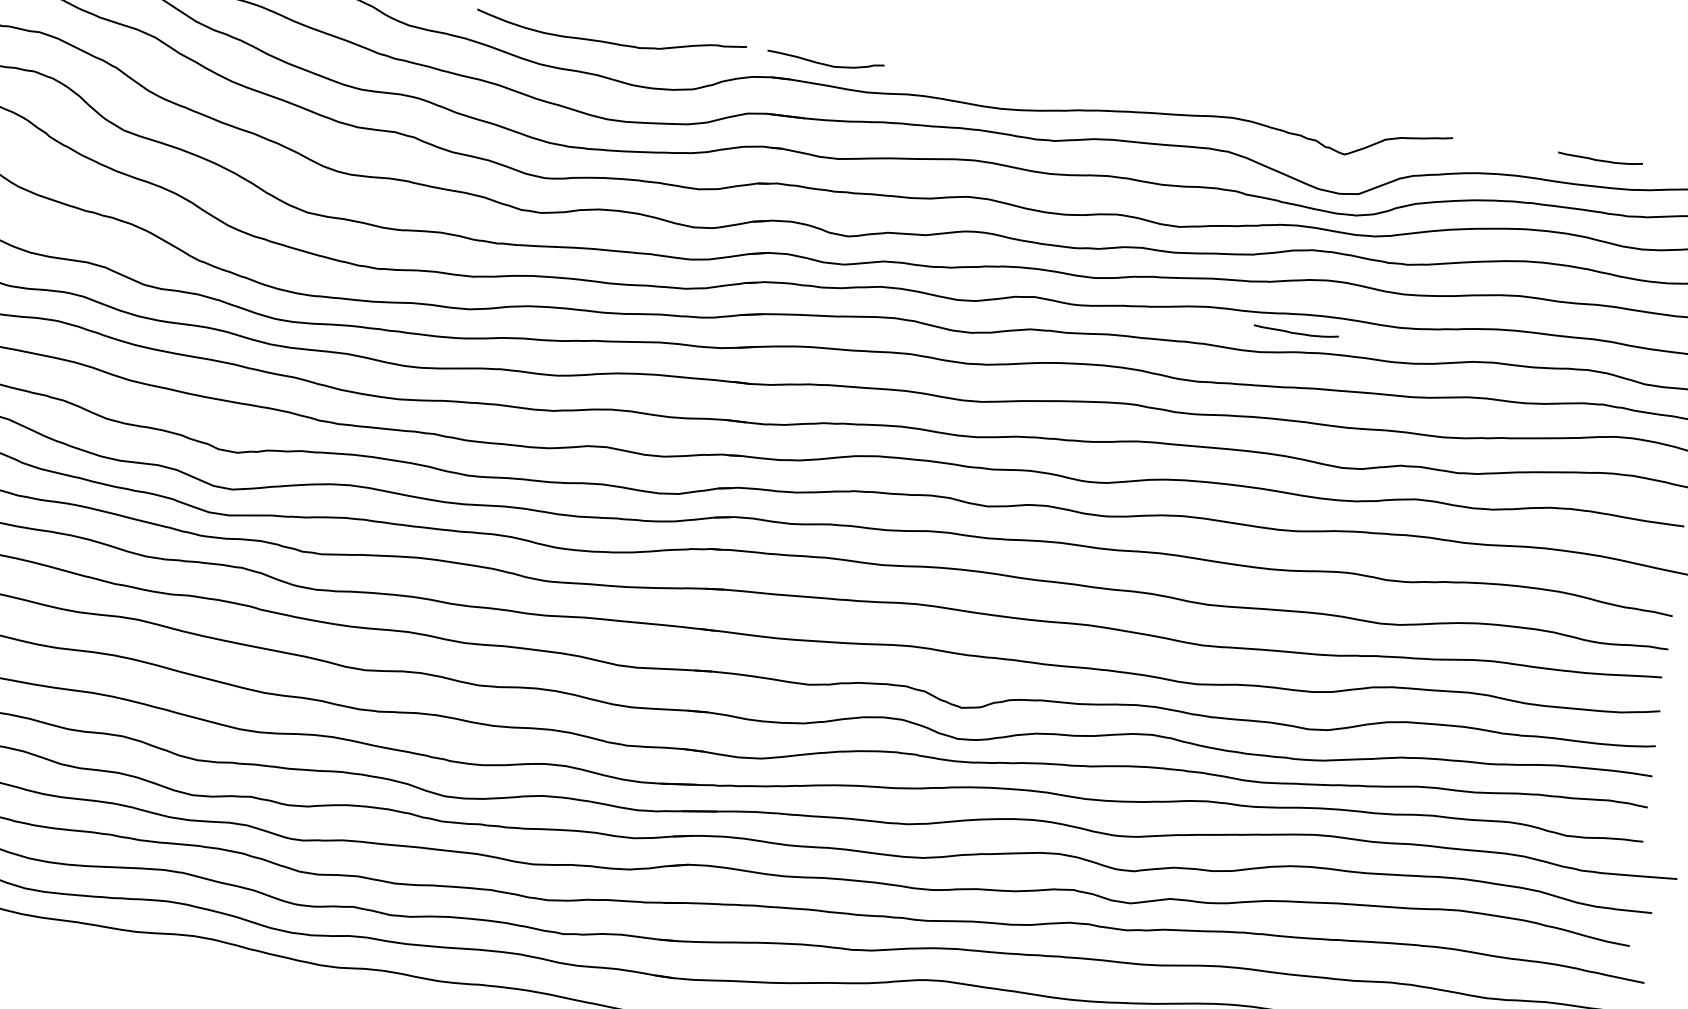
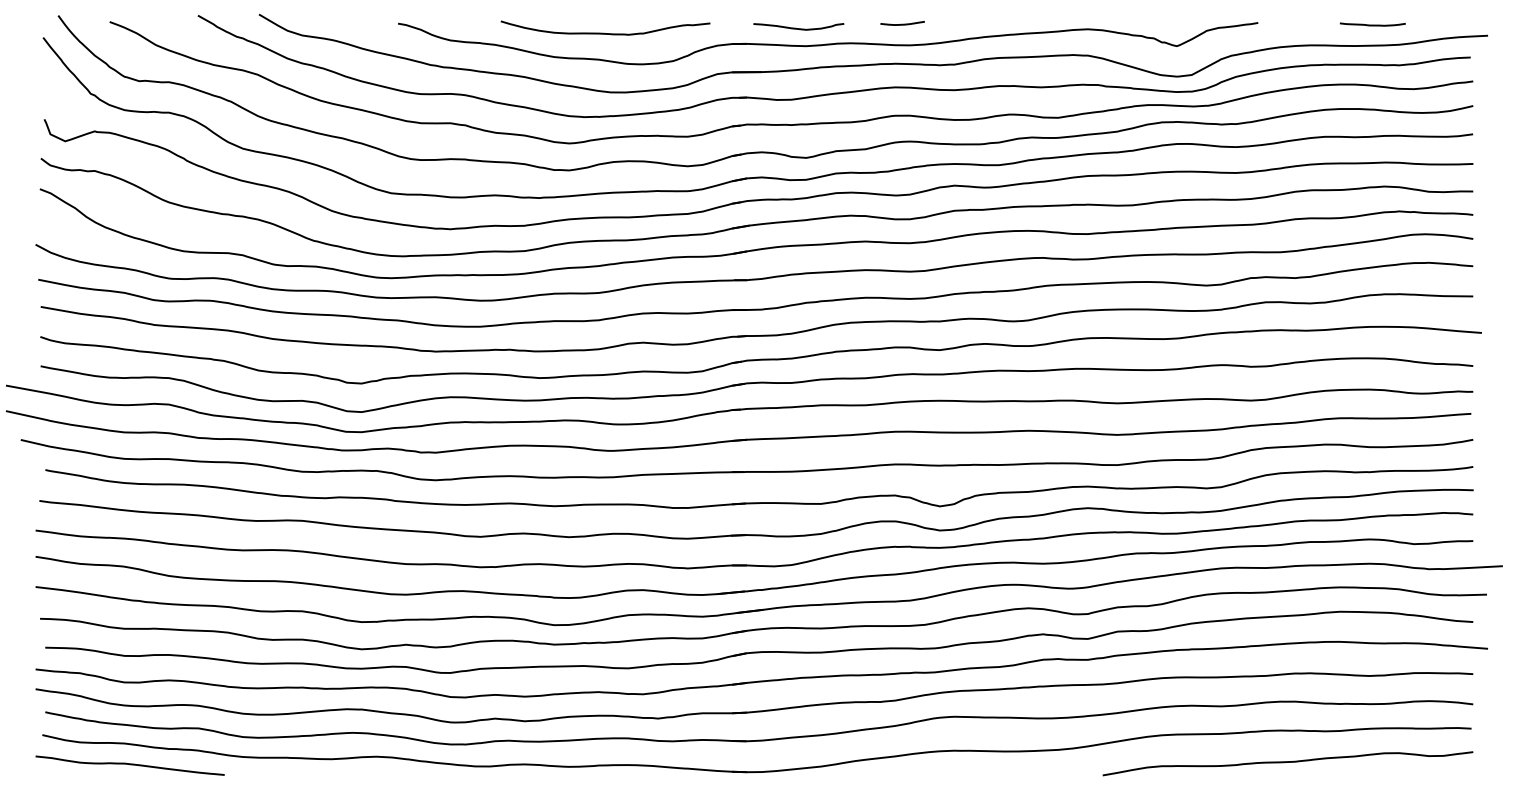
curve: (824, 63) -> (798, 28), moved
curve: (994, 79) -> (902, 23), added
curve: (1295, 332) -> (1157, 186), removed

